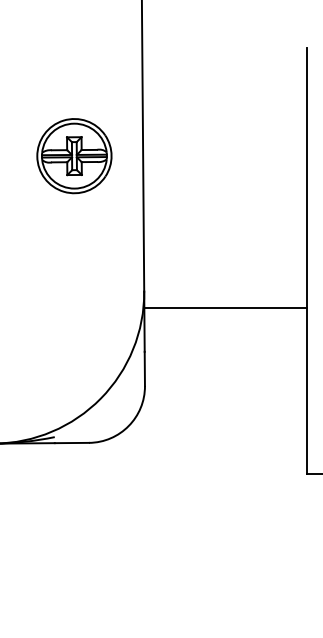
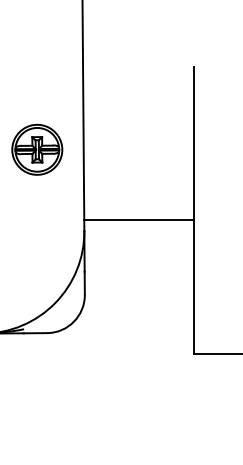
part: (74, 155) -> (37, 149), moved
line: (226, 308) -> (139, 220), moved

